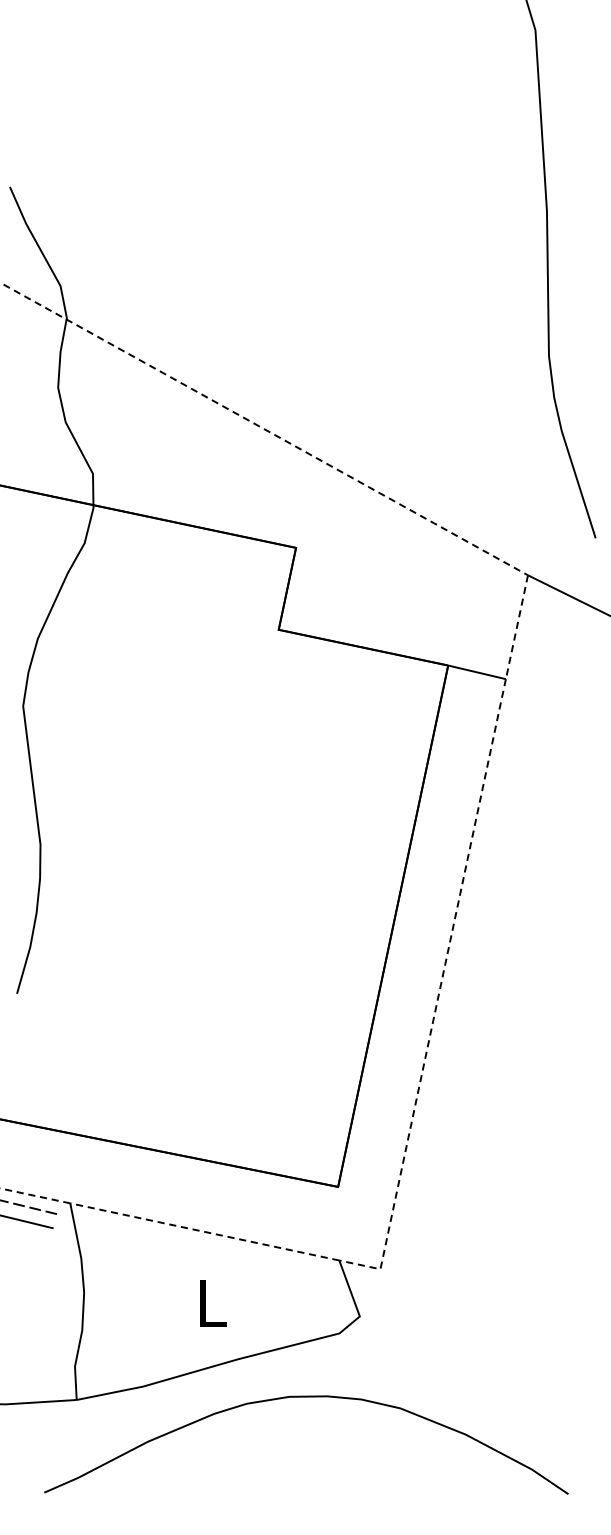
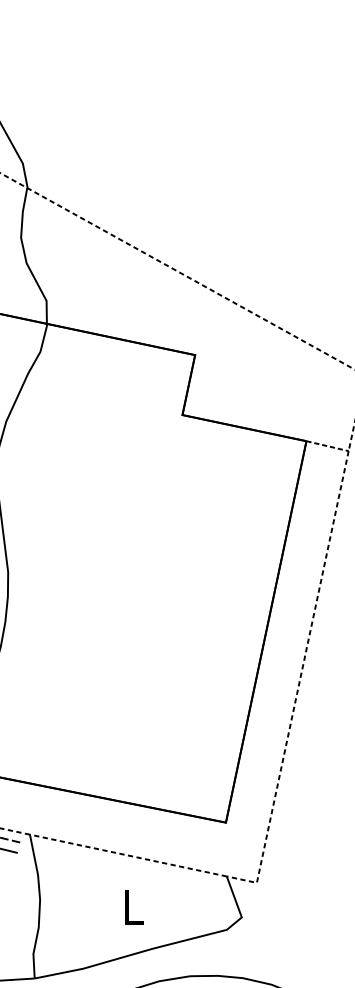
line: (477, 672) -> (327, 446), solid -> dashed

